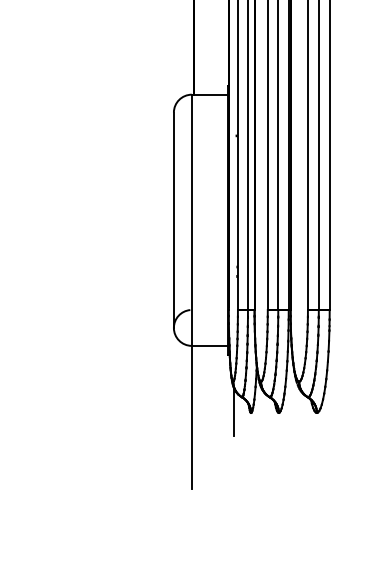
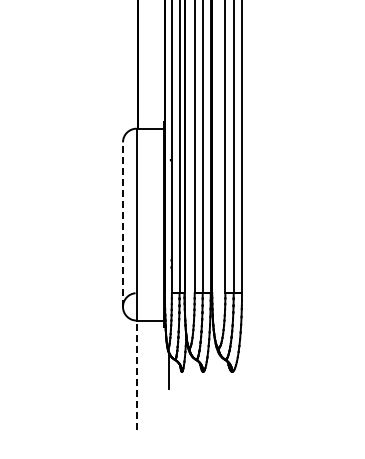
line: (173, 220) -> (122, 224), solid -> dashed
line: (191, 417) -> (136, 375), solid -> dashed

